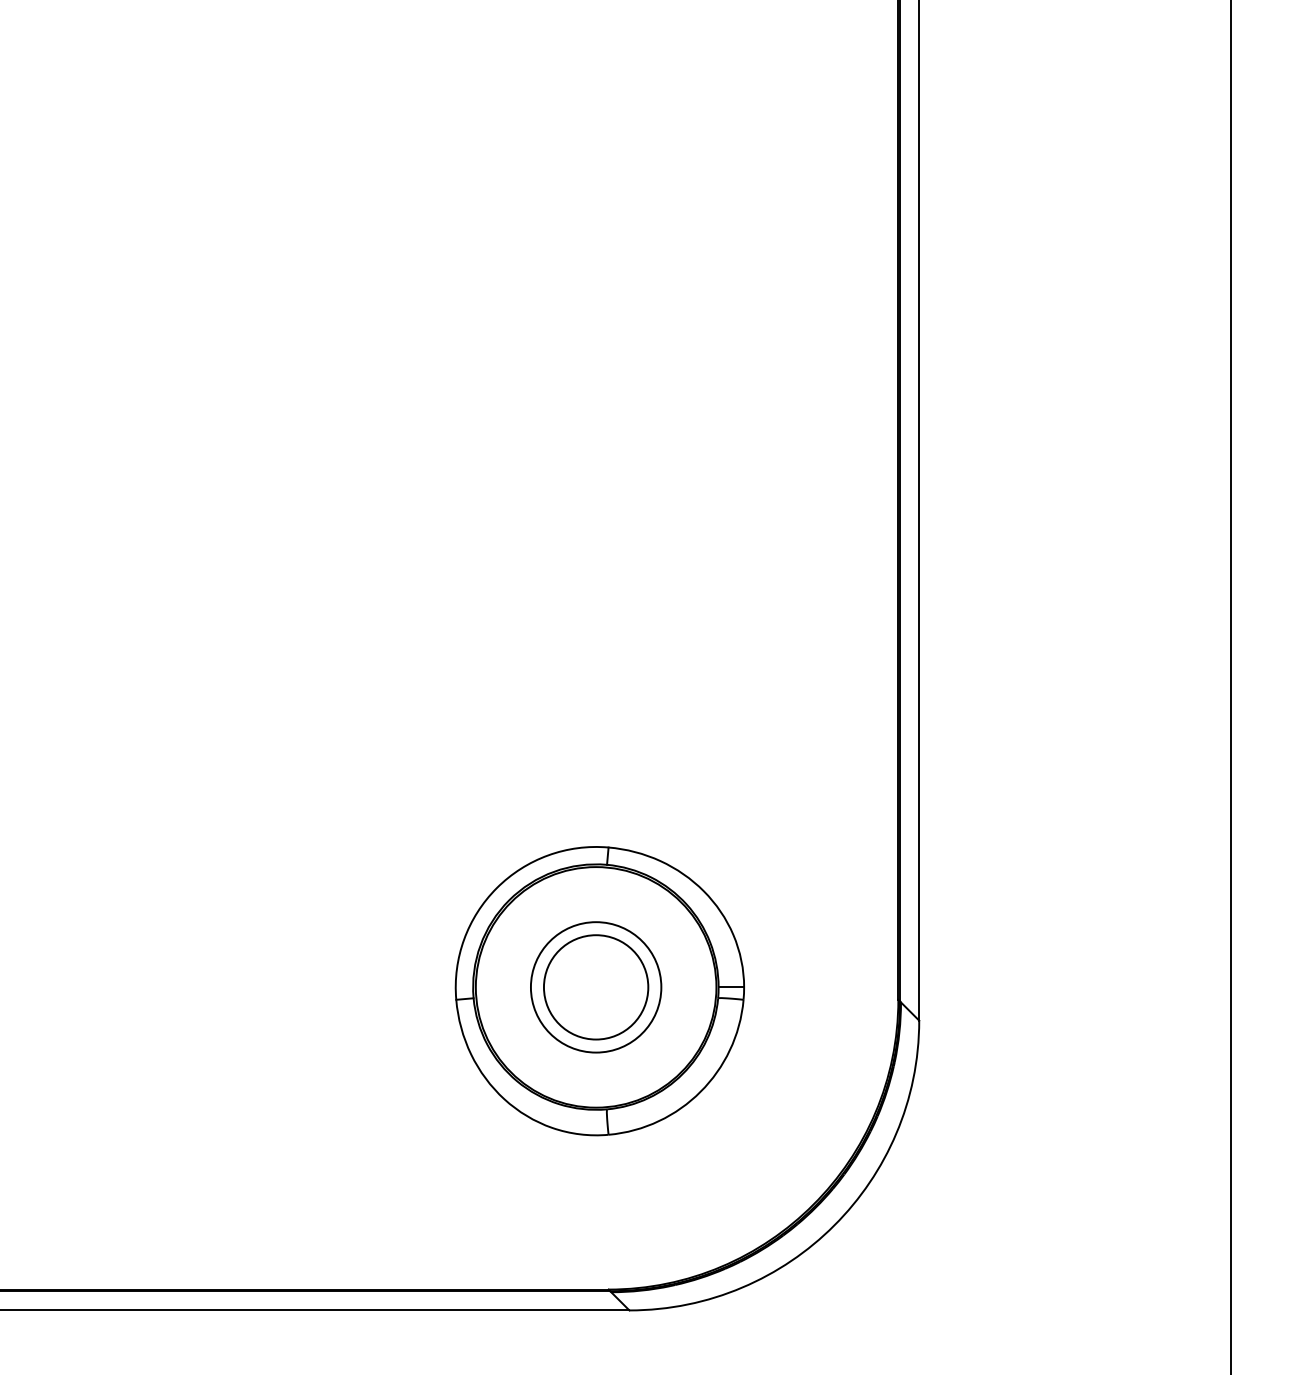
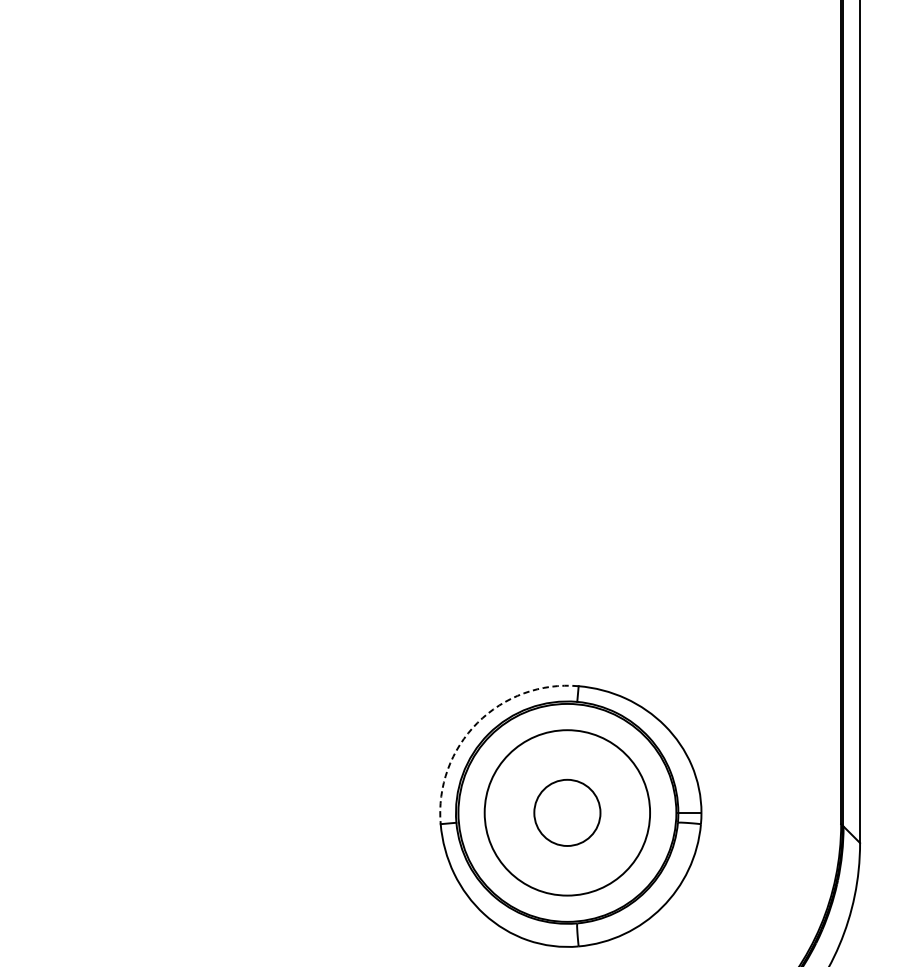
arc: (496, 888) -> (477, 723), solid -> dashed
circle: (595, 987) -> (566, 813), size x0.7
circle: (595, 987) -> (566, 813), size x1.4

